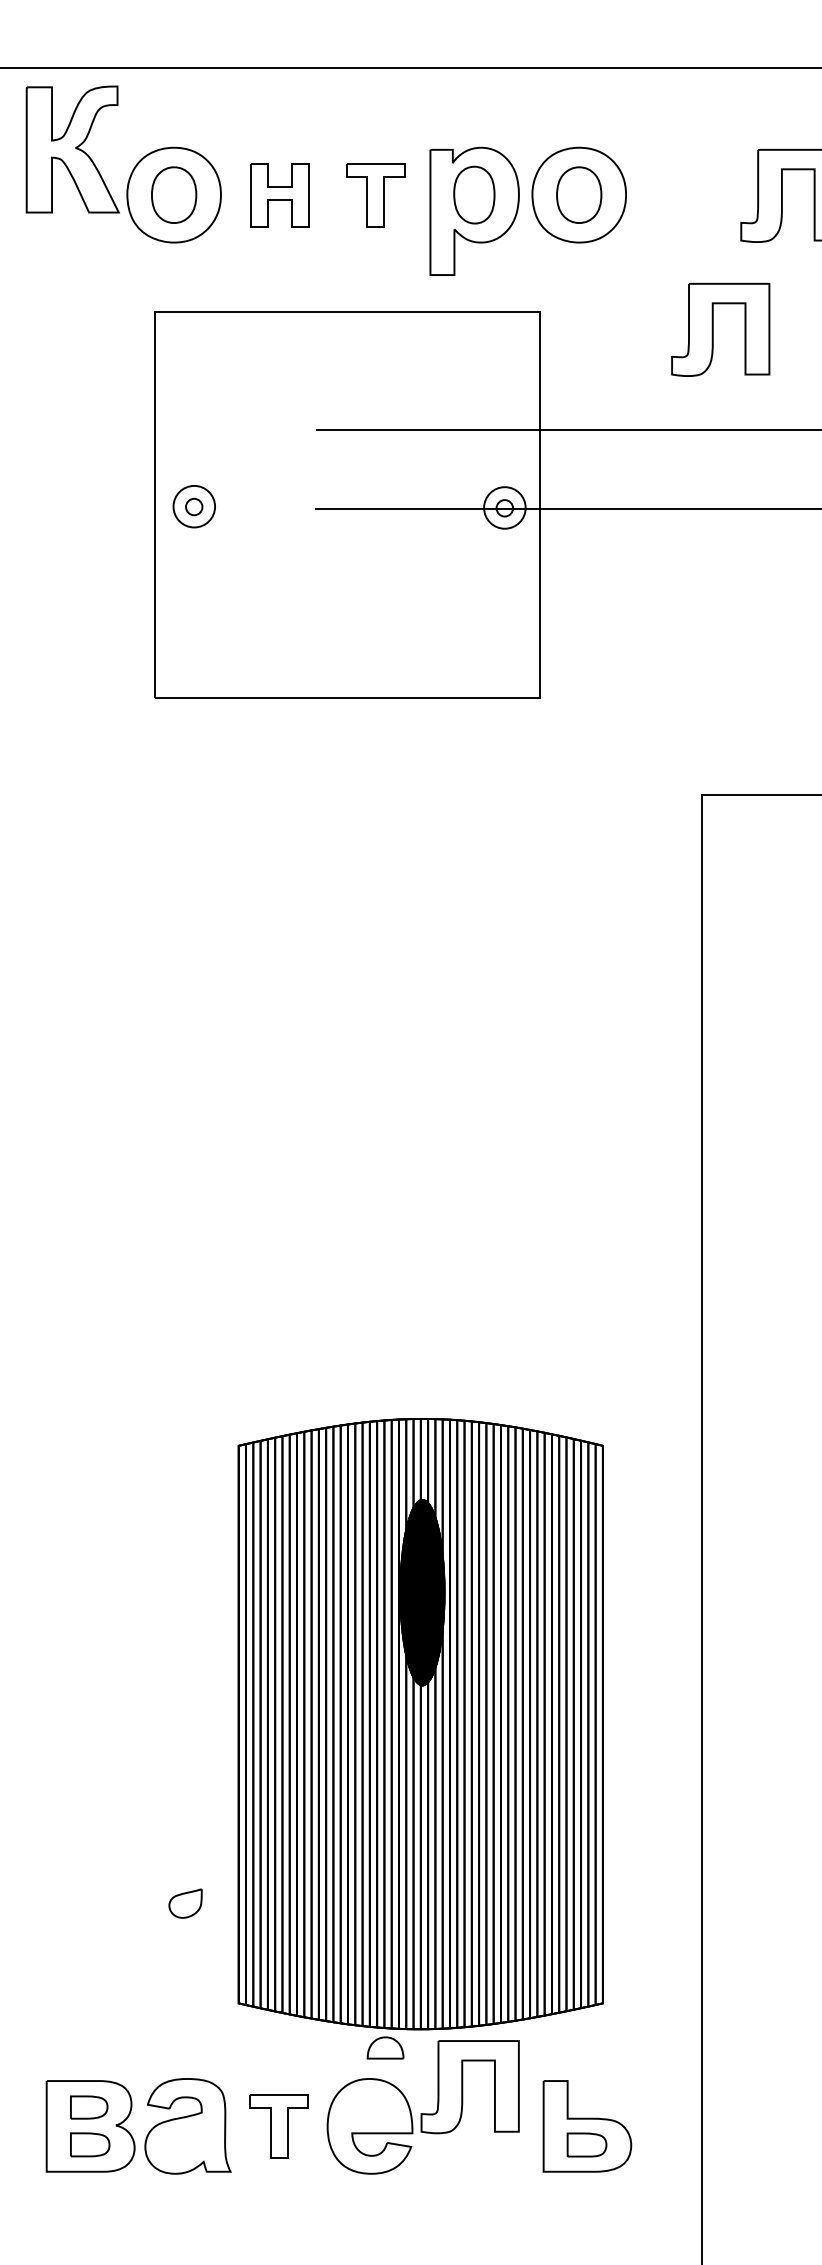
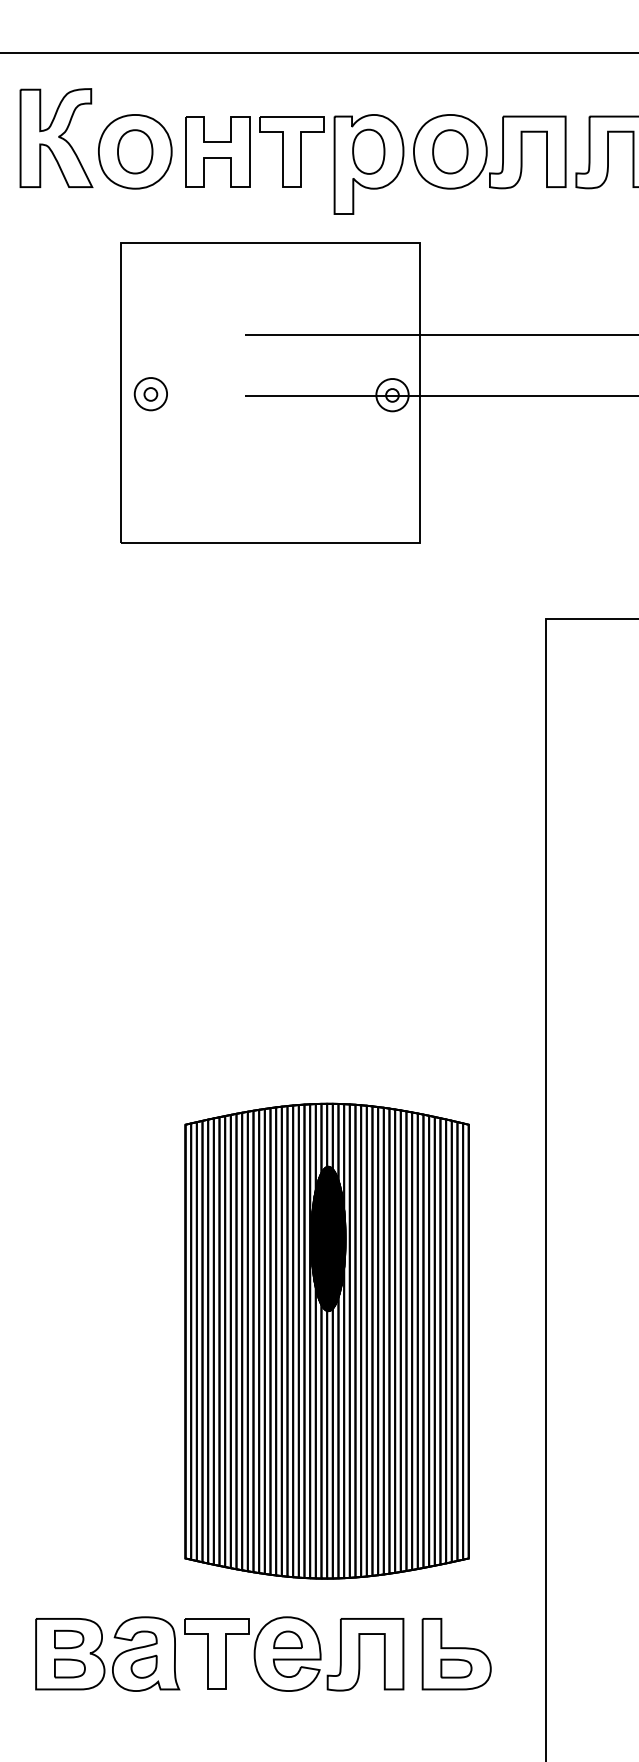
part: (72, 149) -> (56, 138), moved
part: (279, 195) -> (217, 152), size x1.43
part: (375, 195) -> (291, 152), size x1.43
part: (713, 329) -> (522, 152), moved
part: (185, 1903) -> (144, 1666), moved
part: (385, 2047) -> (287, 1639), moved
part: (469, 2087) -> (365, 1655), moved
part: (278, 2126) -> (216, 1654), size x1.43

